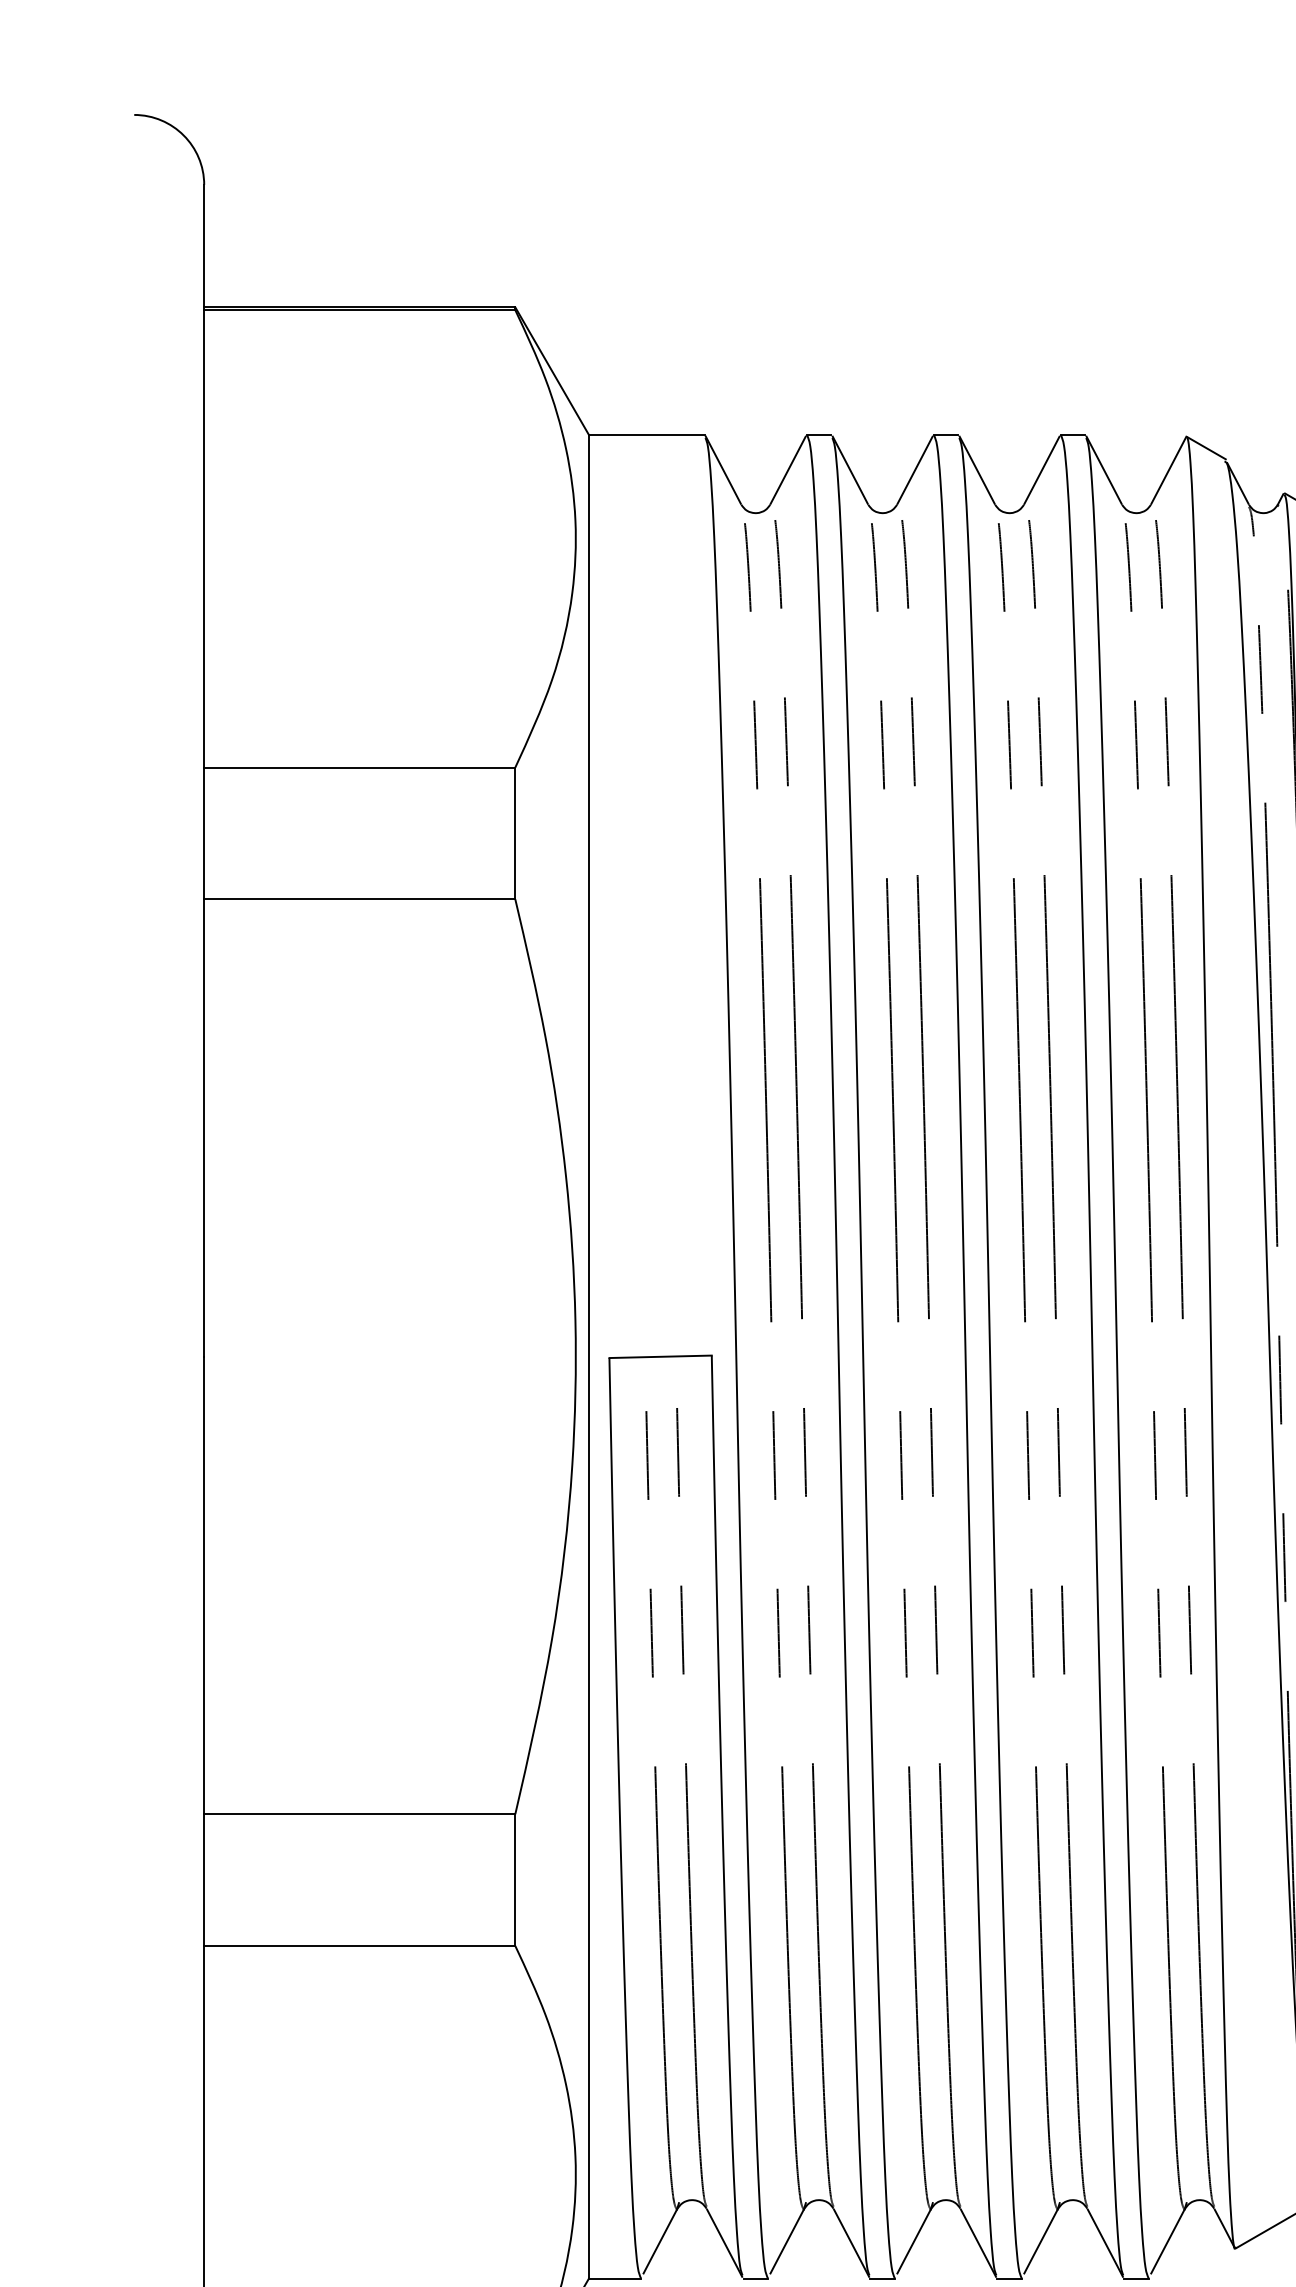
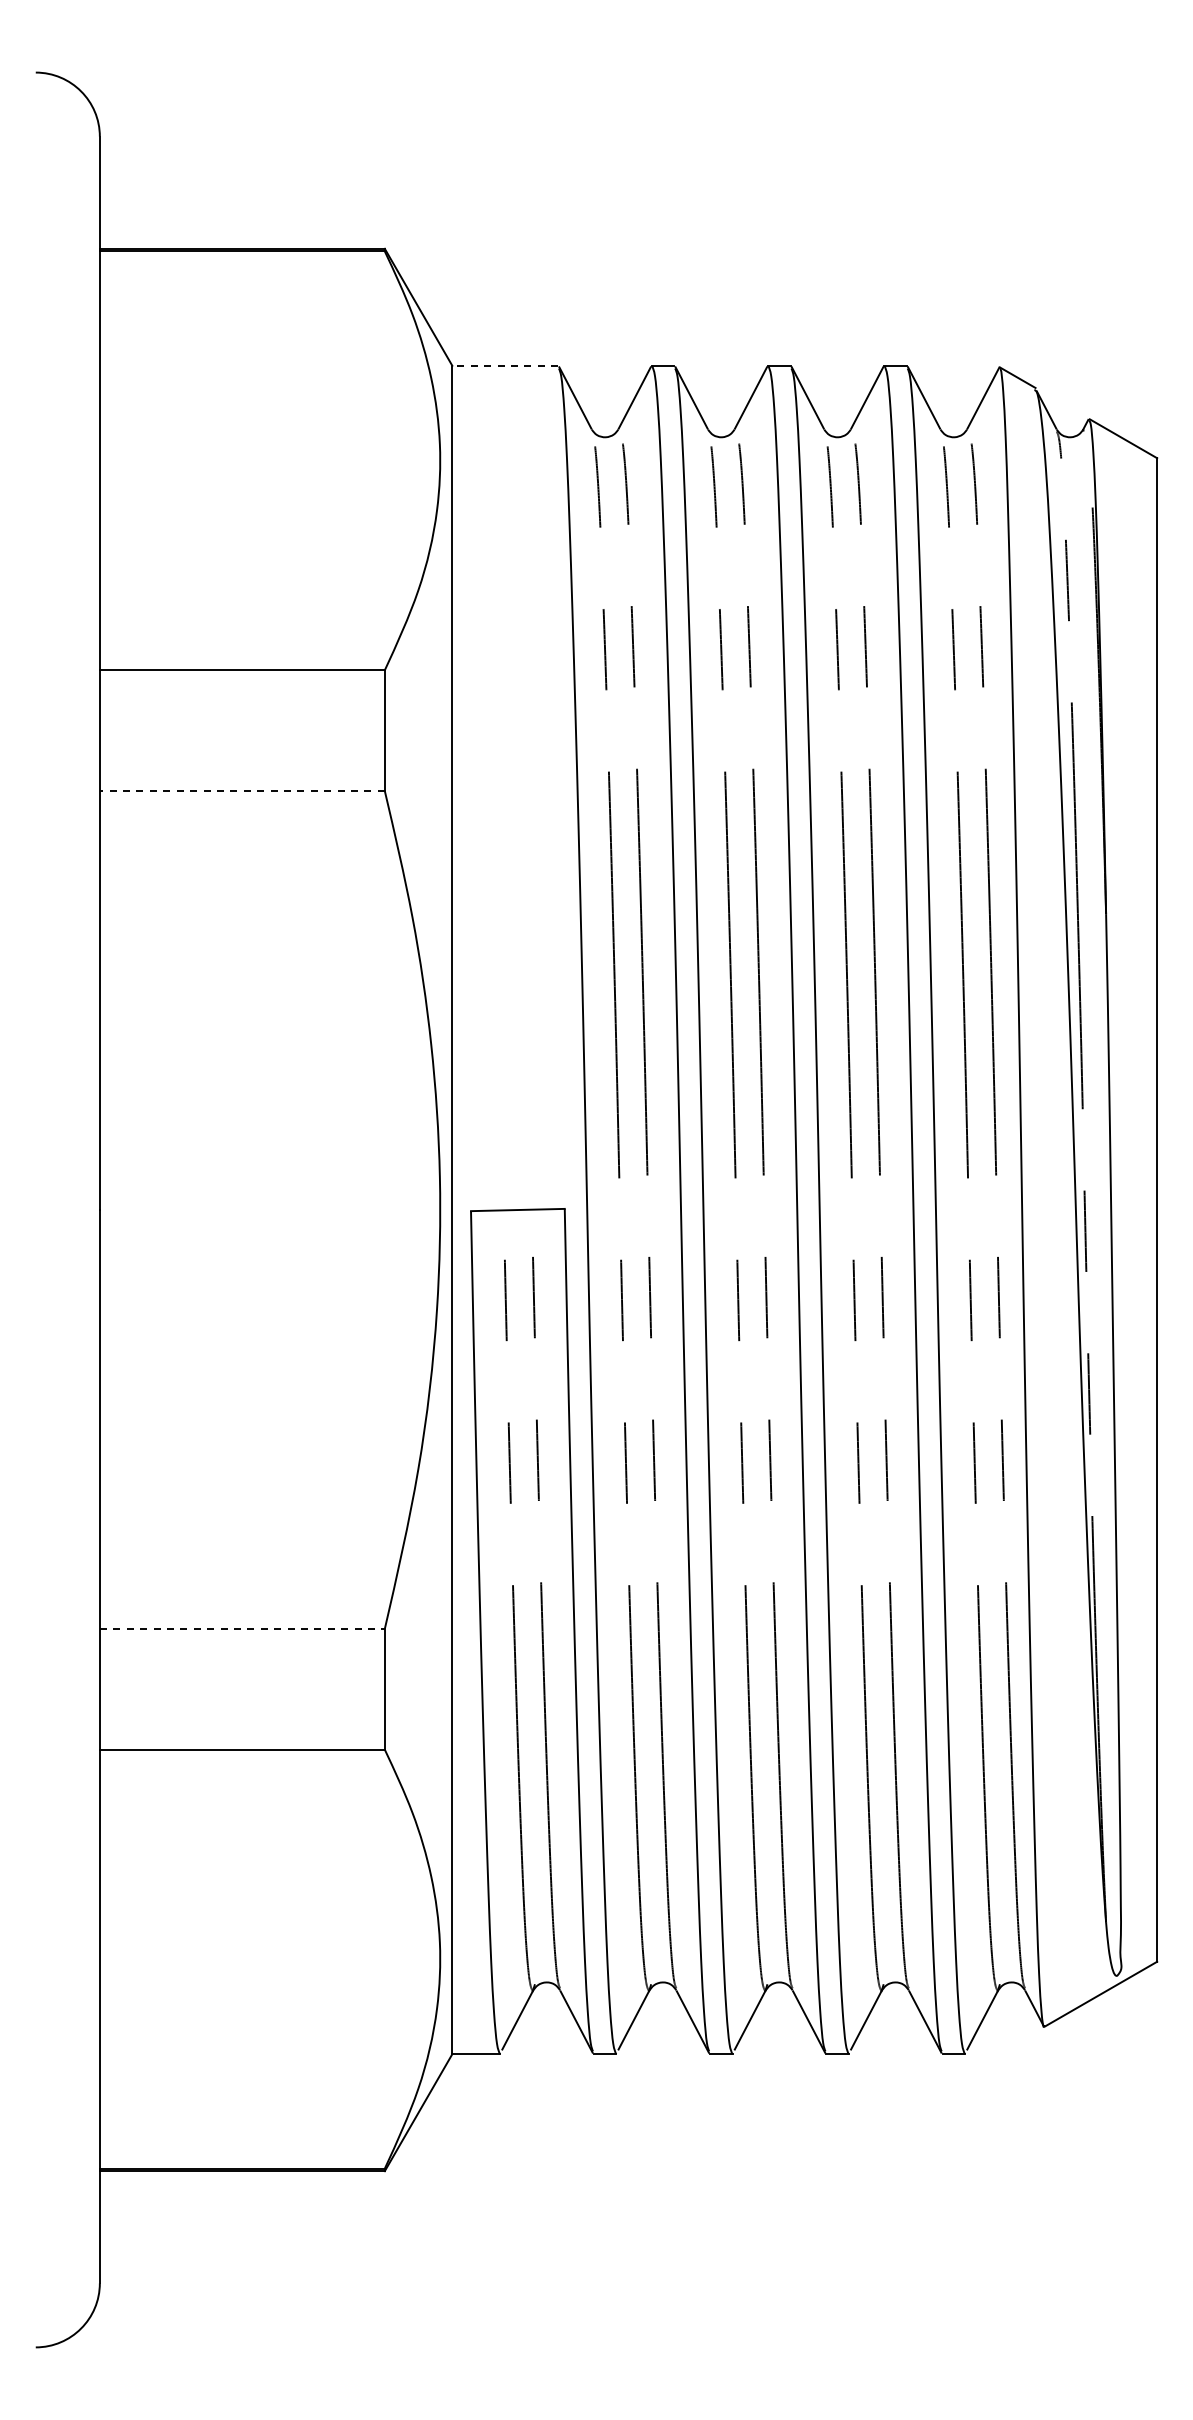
line: (647, 434) -> (505, 365), solid -> dashed
line: (358, 899) -> (241, 791), solid -> dashed
line: (359, 1813) -> (242, 1628), solid -> dashed

